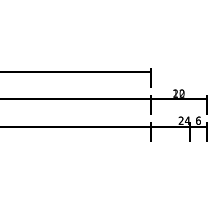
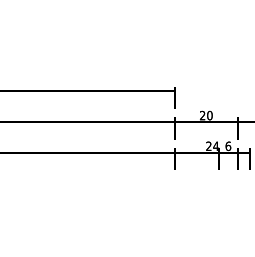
text: (179, 93) -> (206, 115), 12 -> 20

